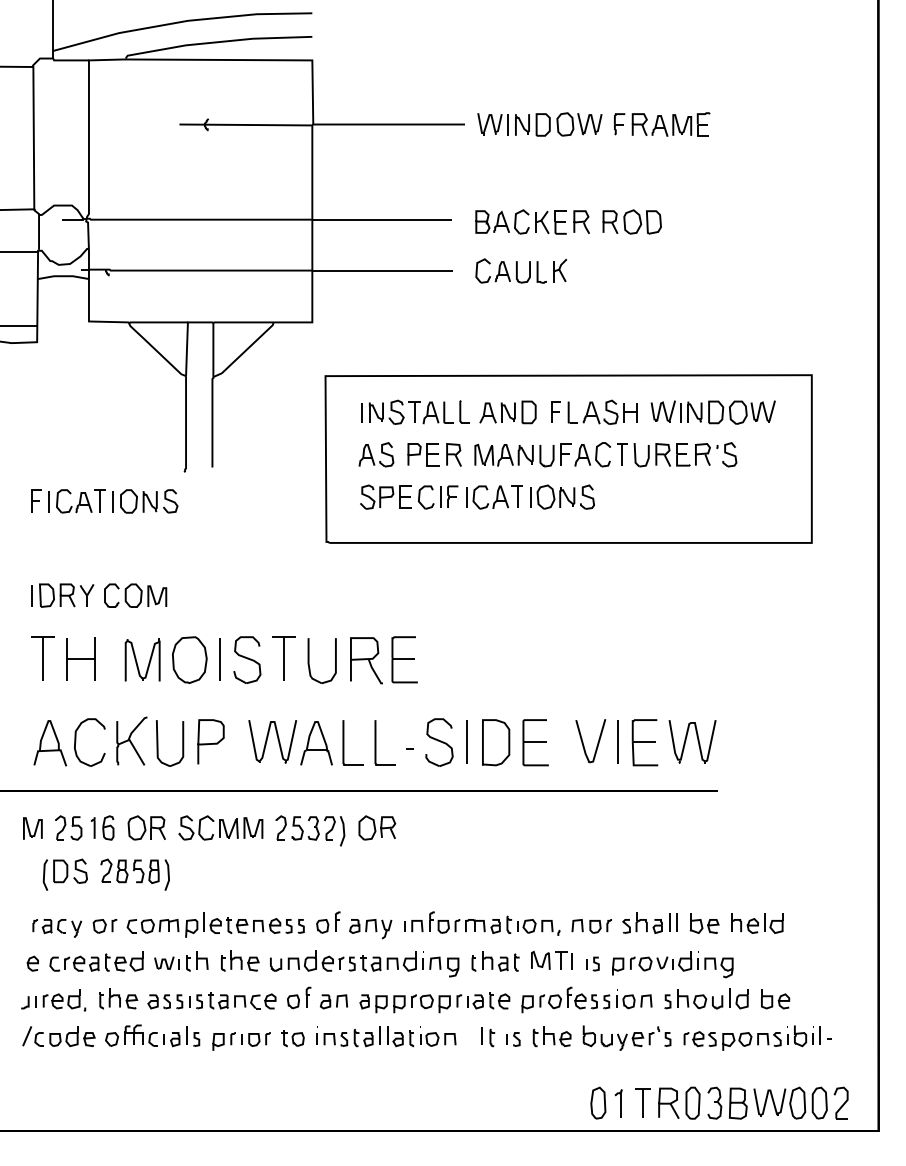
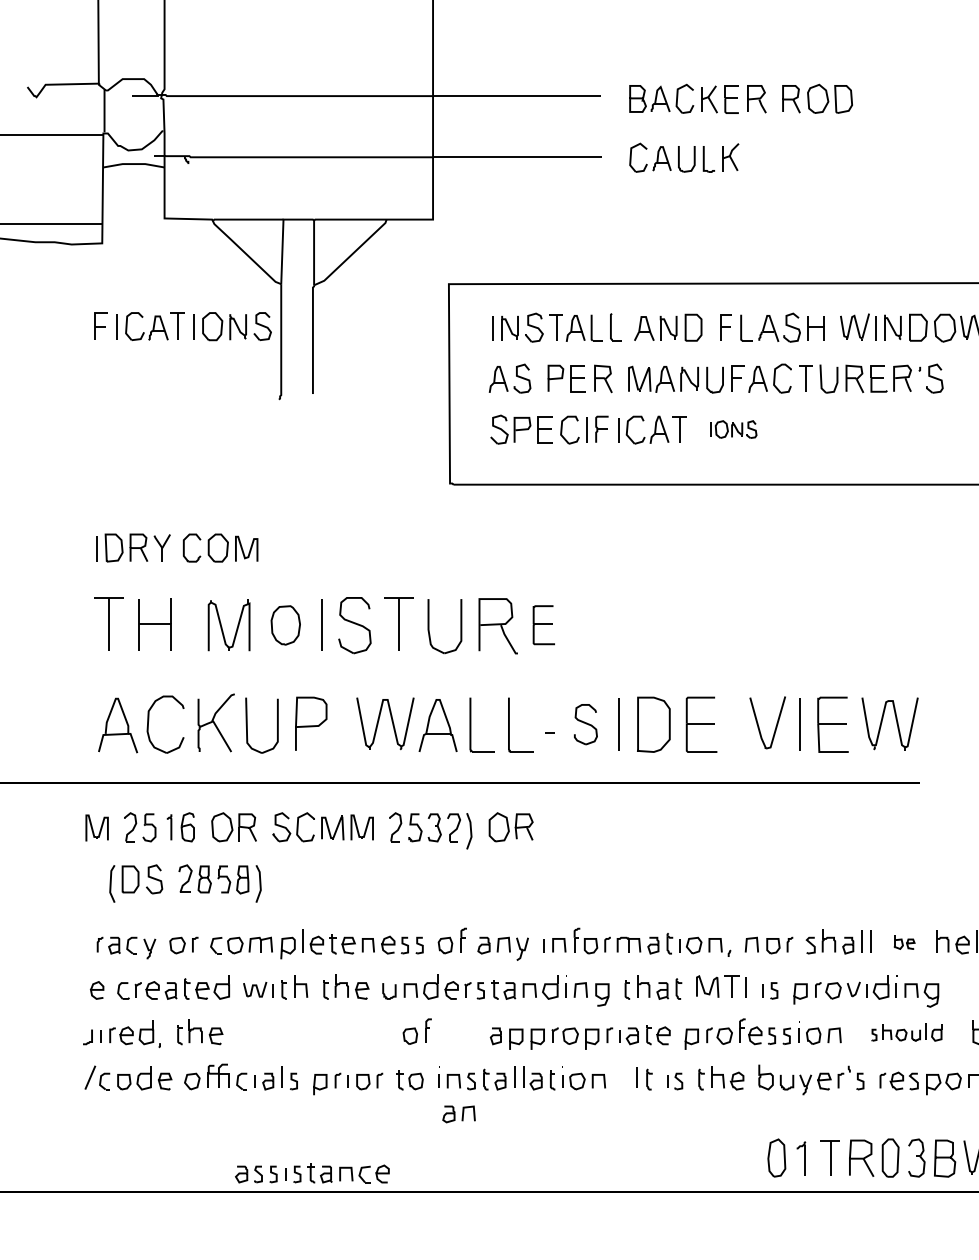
part: (562, 496) -> (733, 428), size x0.6
part: (104, 501) -> (183, 326), moved
part: (189, 659) -> (285, 624), size x0.7
part: (404, 659) -> (543, 624), size x0.7
part: (439, 742) -> (585, 724), size x0.7
part: (704, 923) -> (904, 942), size x0.6
part: (706, 998) -> (906, 1032), size x0.7
part: (211, 1000) -> (311, 1172), moved
part: (333, 1001) -> (458, 1113), moved

